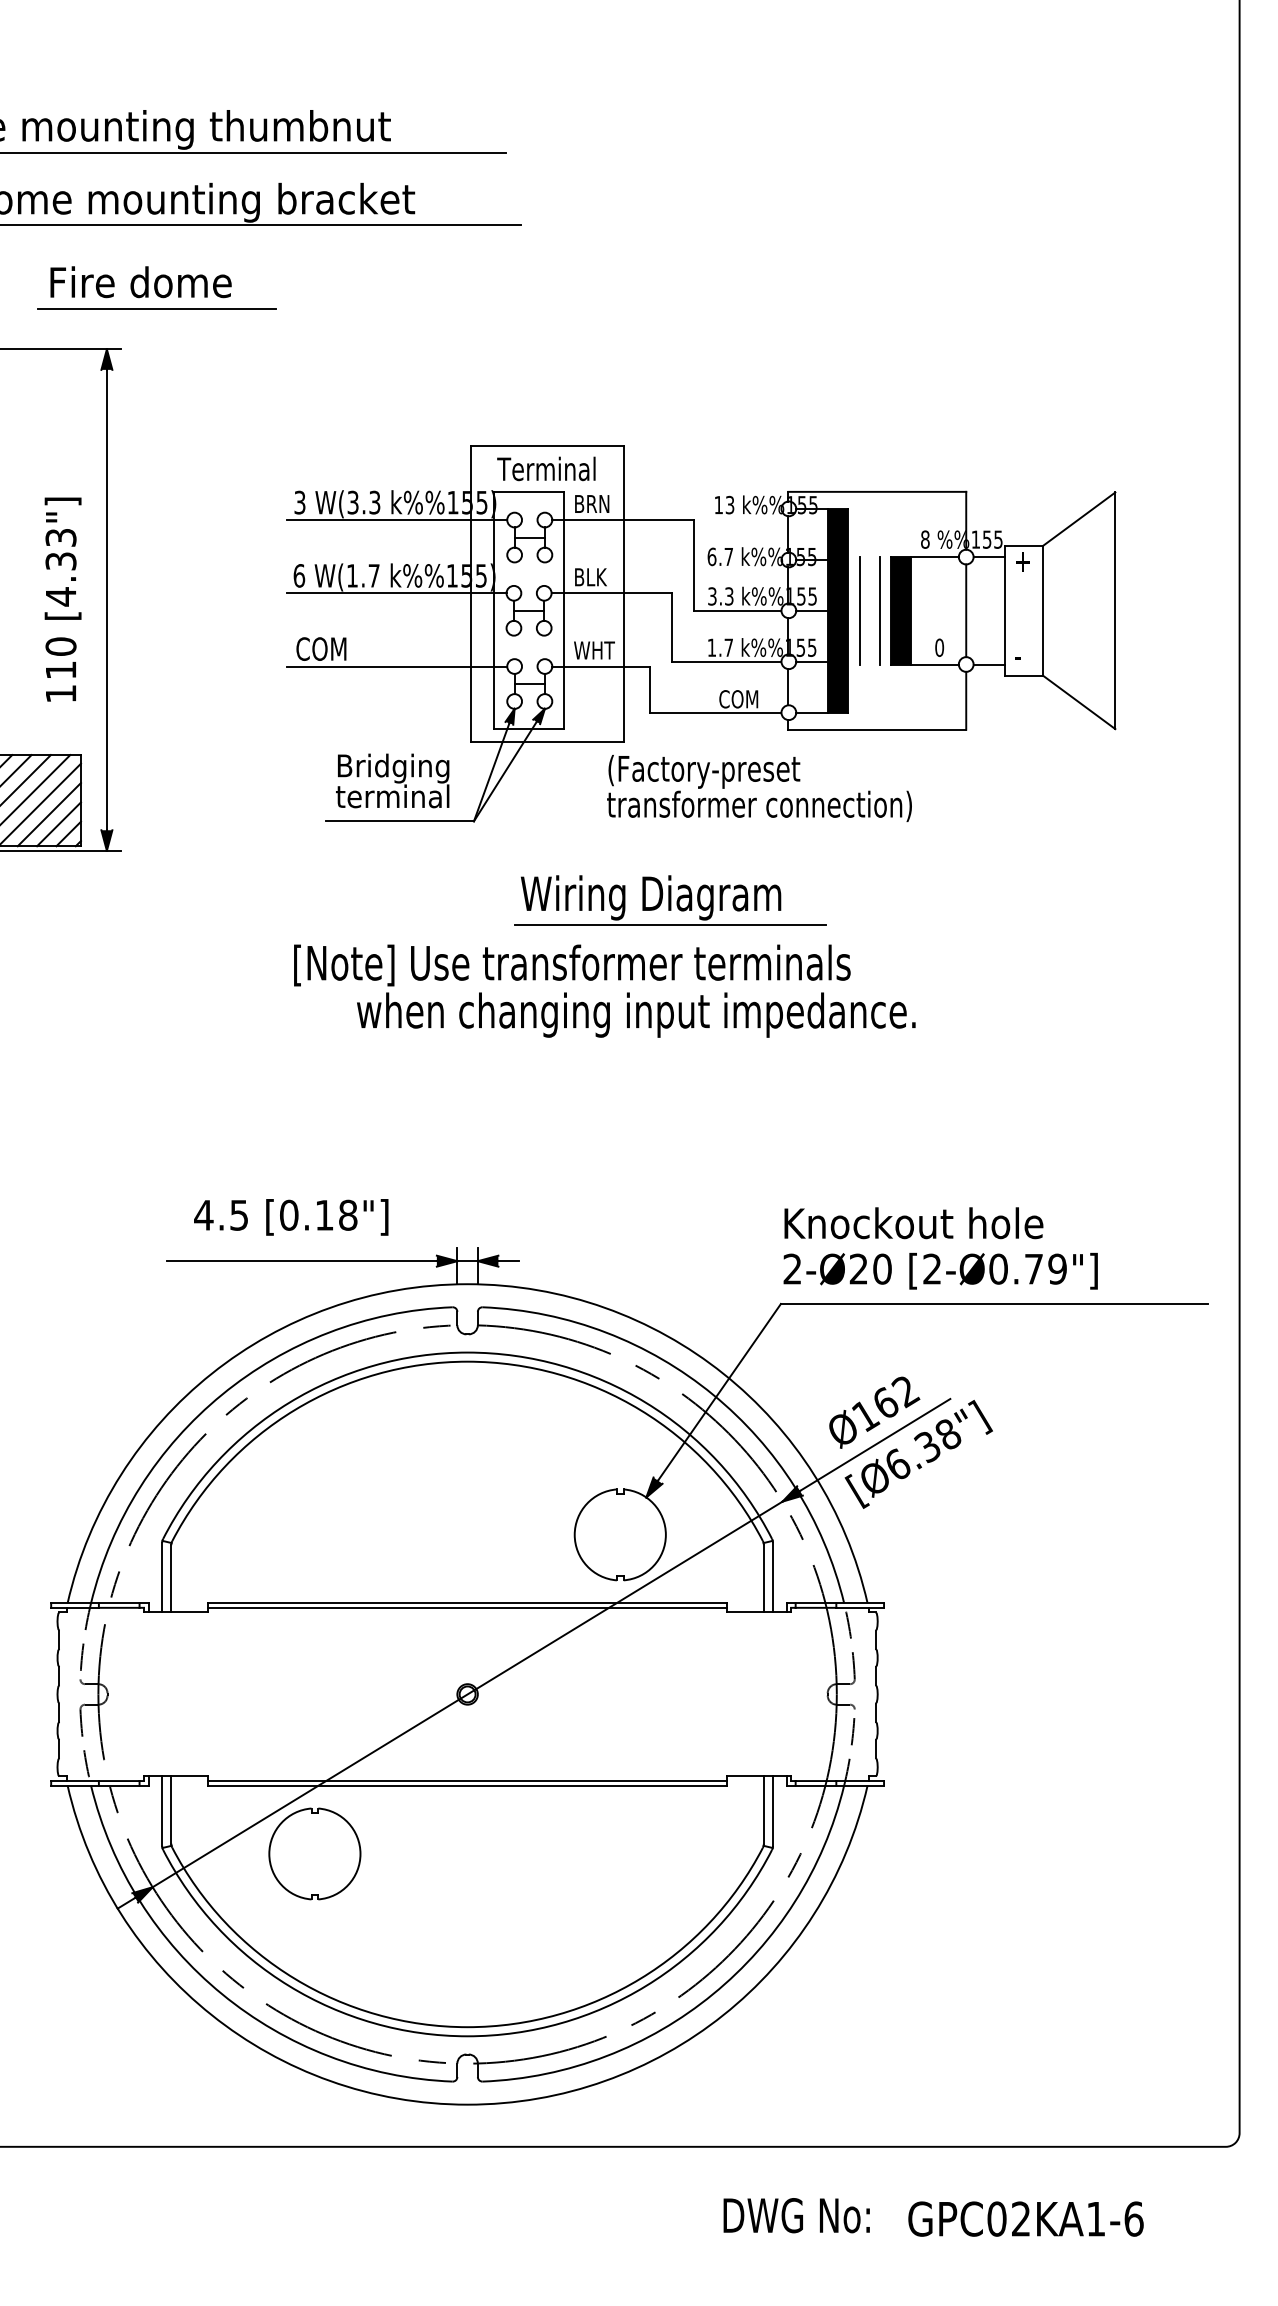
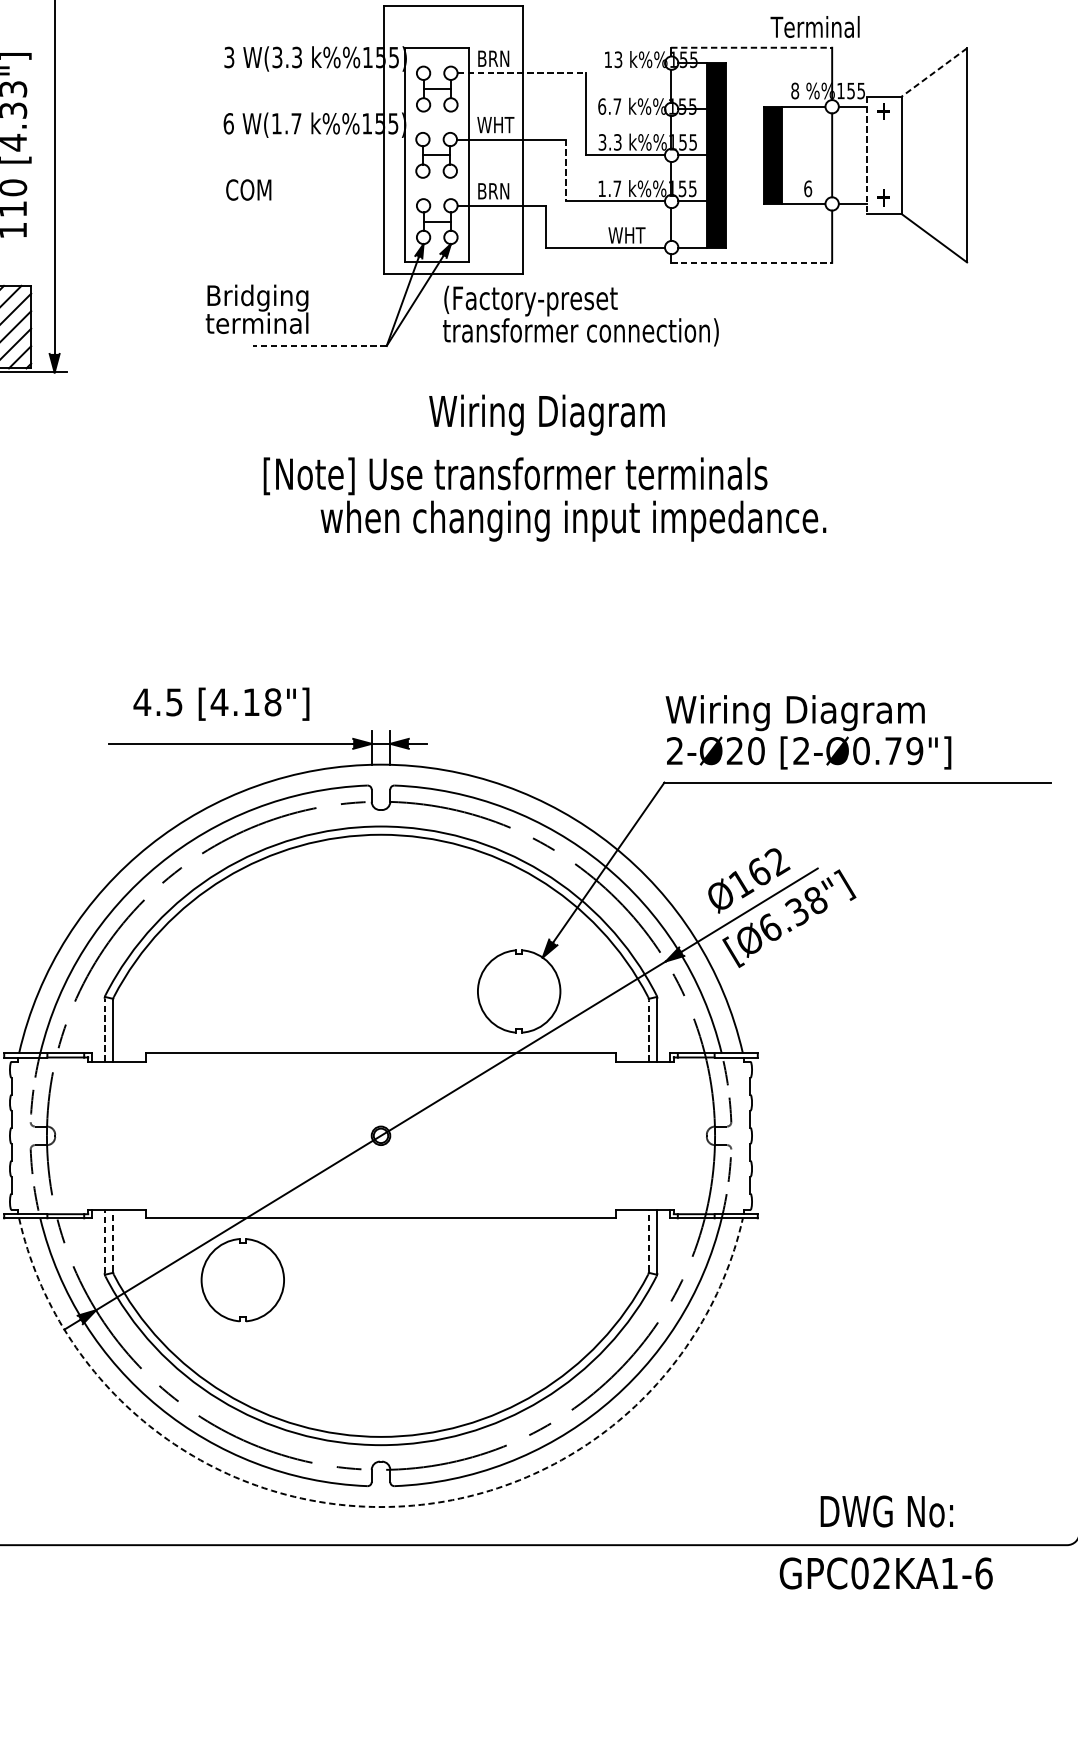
text: (546, 468) -> (815, 26), moved
line: (877, 491) -> (751, 47), solid -> dashed
line: (1079, 519) -> (934, 72), solid -> dashed
line: (397, 520) -> (317, 73), removed
line: (623, 520) -> (522, 73), solid -> dashed
text: (594, 577) -> (495, 125), BLK -> WHT
line: (396, 593) -> (316, 139), removed
line: (860, 610) -> (736, 155), removed
line: (879, 610) -> (753, 155), removed
line: (1004, 610) -> (866, 155), solid -> dashed
line: (672, 628) -> (566, 171), solid -> dashed
text: (939, 647) -> (807, 188), 0 -> 6
text: (594, 650) -> (495, 191), WHT -> BRN
text: (1022, 657) -> (883, 197), - -> +
line: (397, 666) -> (317, 205), removed
text: (739, 699) -> (627, 235), COM -> WHT
line: (877, 729) -> (751, 262), solid -> dashed
text: (392, 780) -> (256, 308), moved
text: (759, 788) -> (580, 316), moved
line: (400, 821) -> (320, 346), solid -> dashed
line: (670, 925) -> (564, 440), removed
text: (604, 990) -> (544, 498), moved
text: (288, 1214) -> (218, 701), [0.18"] -> [4.18"]
text: (925, 1227) -> (795, 713), Knockout hole -> Wiring Diagram
line: (162, 1577) -> (104, 1030), solid -> dashed
line: (763, 1578) -> (648, 1030), solid -> dashed
line: (467, 1607) -> (380, 1057), removed
line: (467, 1781) -> (380, 1214), removed
line: (171, 1810) -> (113, 1240), solid -> dashed
line: (763, 1810) -> (648, 1240), solid -> dashed
line: (162, 1811) -> (104, 1241), solid -> dashed
arc: (467, 2104) -> (380, 1506), solid -> dashed
text: (796, 2215) -> (886, 1511), moved
text: (1025, 2218) -> (885, 1572), moved

